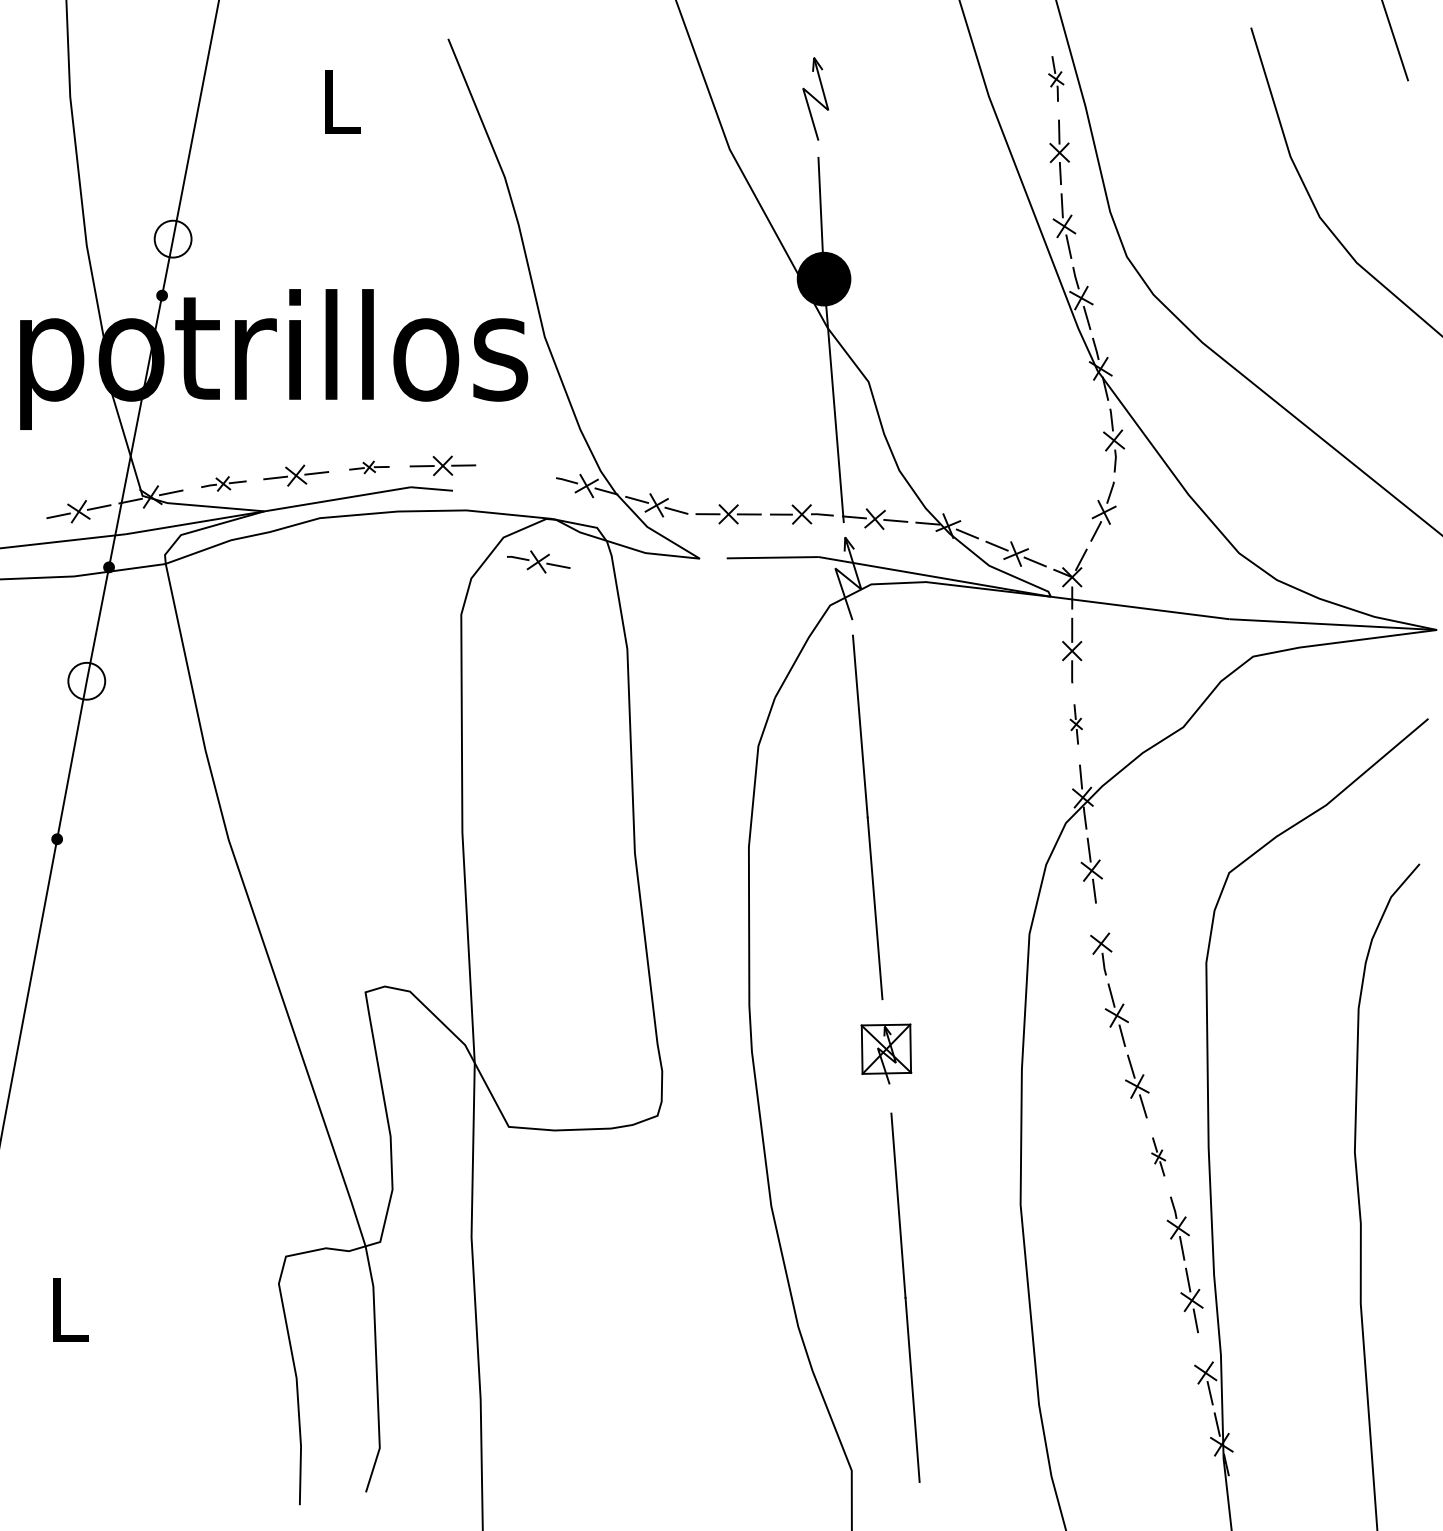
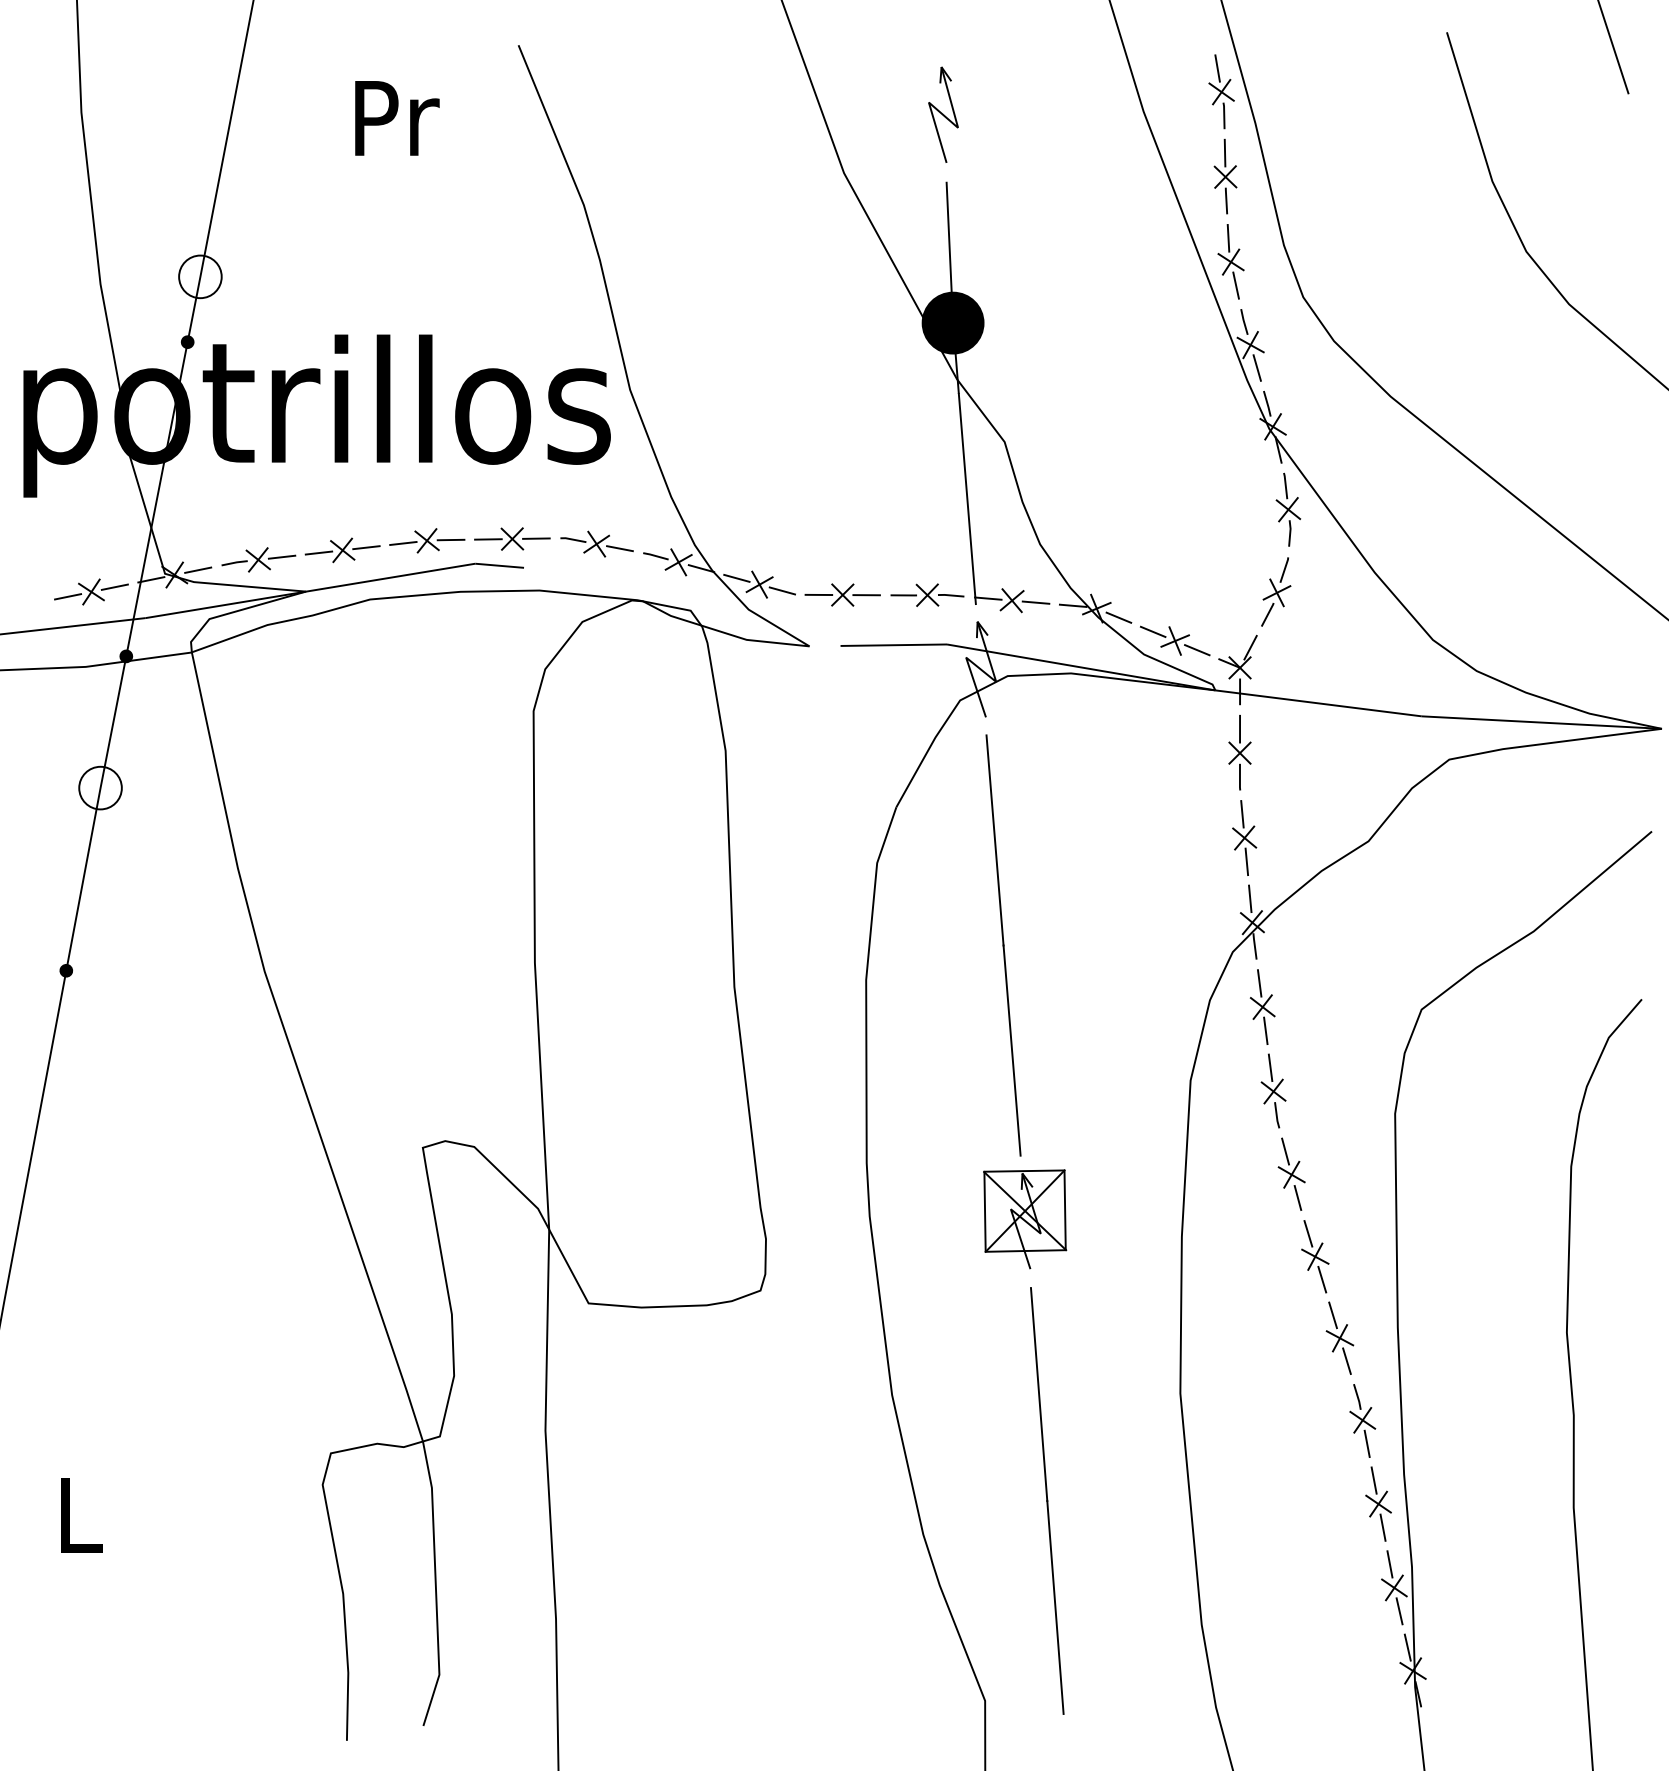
part: (1056, 78) -> (1221, 91), size x1.43
text: (343, 102) -> (397, 118), L -> Pr
part: (369, 467) -> (427, 540), size x1.67
part: (223, 483) -> (258, 559), size x1.43
part: (538, 561) -> (596, 543), moved
part: (1076, 723) -> (1244, 837), size x1.67
line: (1098, 922) -> (1270, 1067), added
part: (886, 1054) -> (1025, 1219), size x1.43
part: (1158, 1156) -> (1339, 1337), size x1.67
line: (1201, 1352) -> (1389, 1564), added

